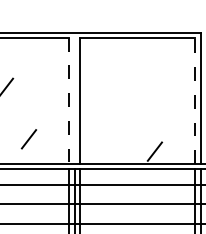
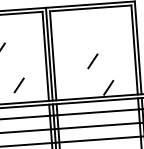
line: (74, 98) -> (49, 54), added
line: (195, 100) -> (134, 49), dashed -> solid
line: (69, 101) -> (45, 56), dashed -> solid
line: (135, 112) -> (92, 61), added

